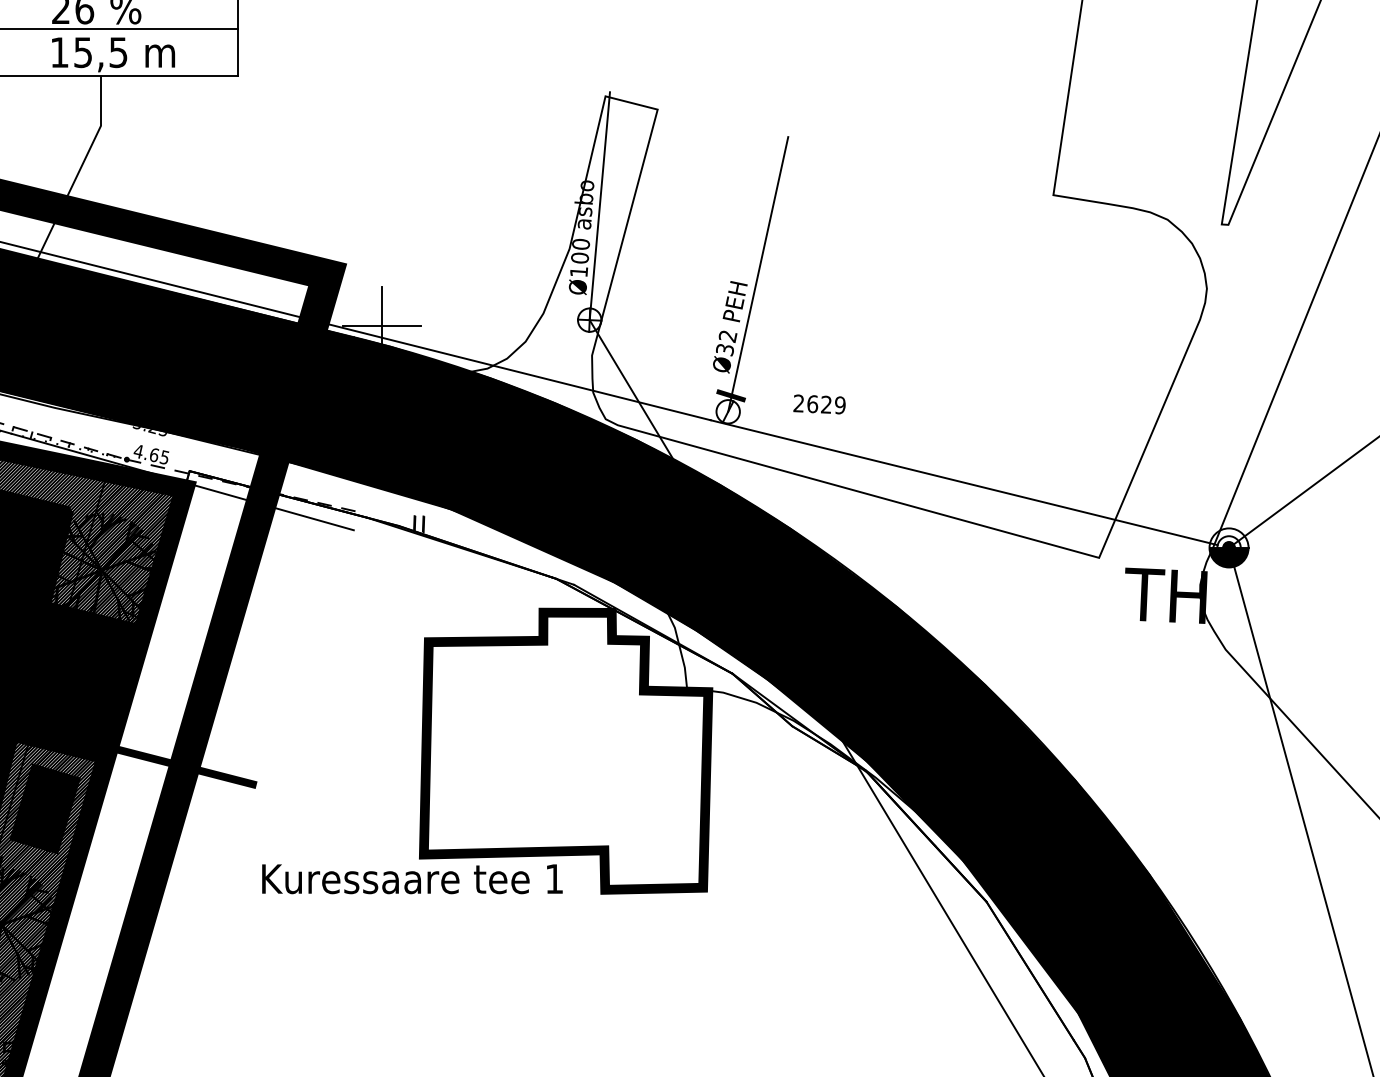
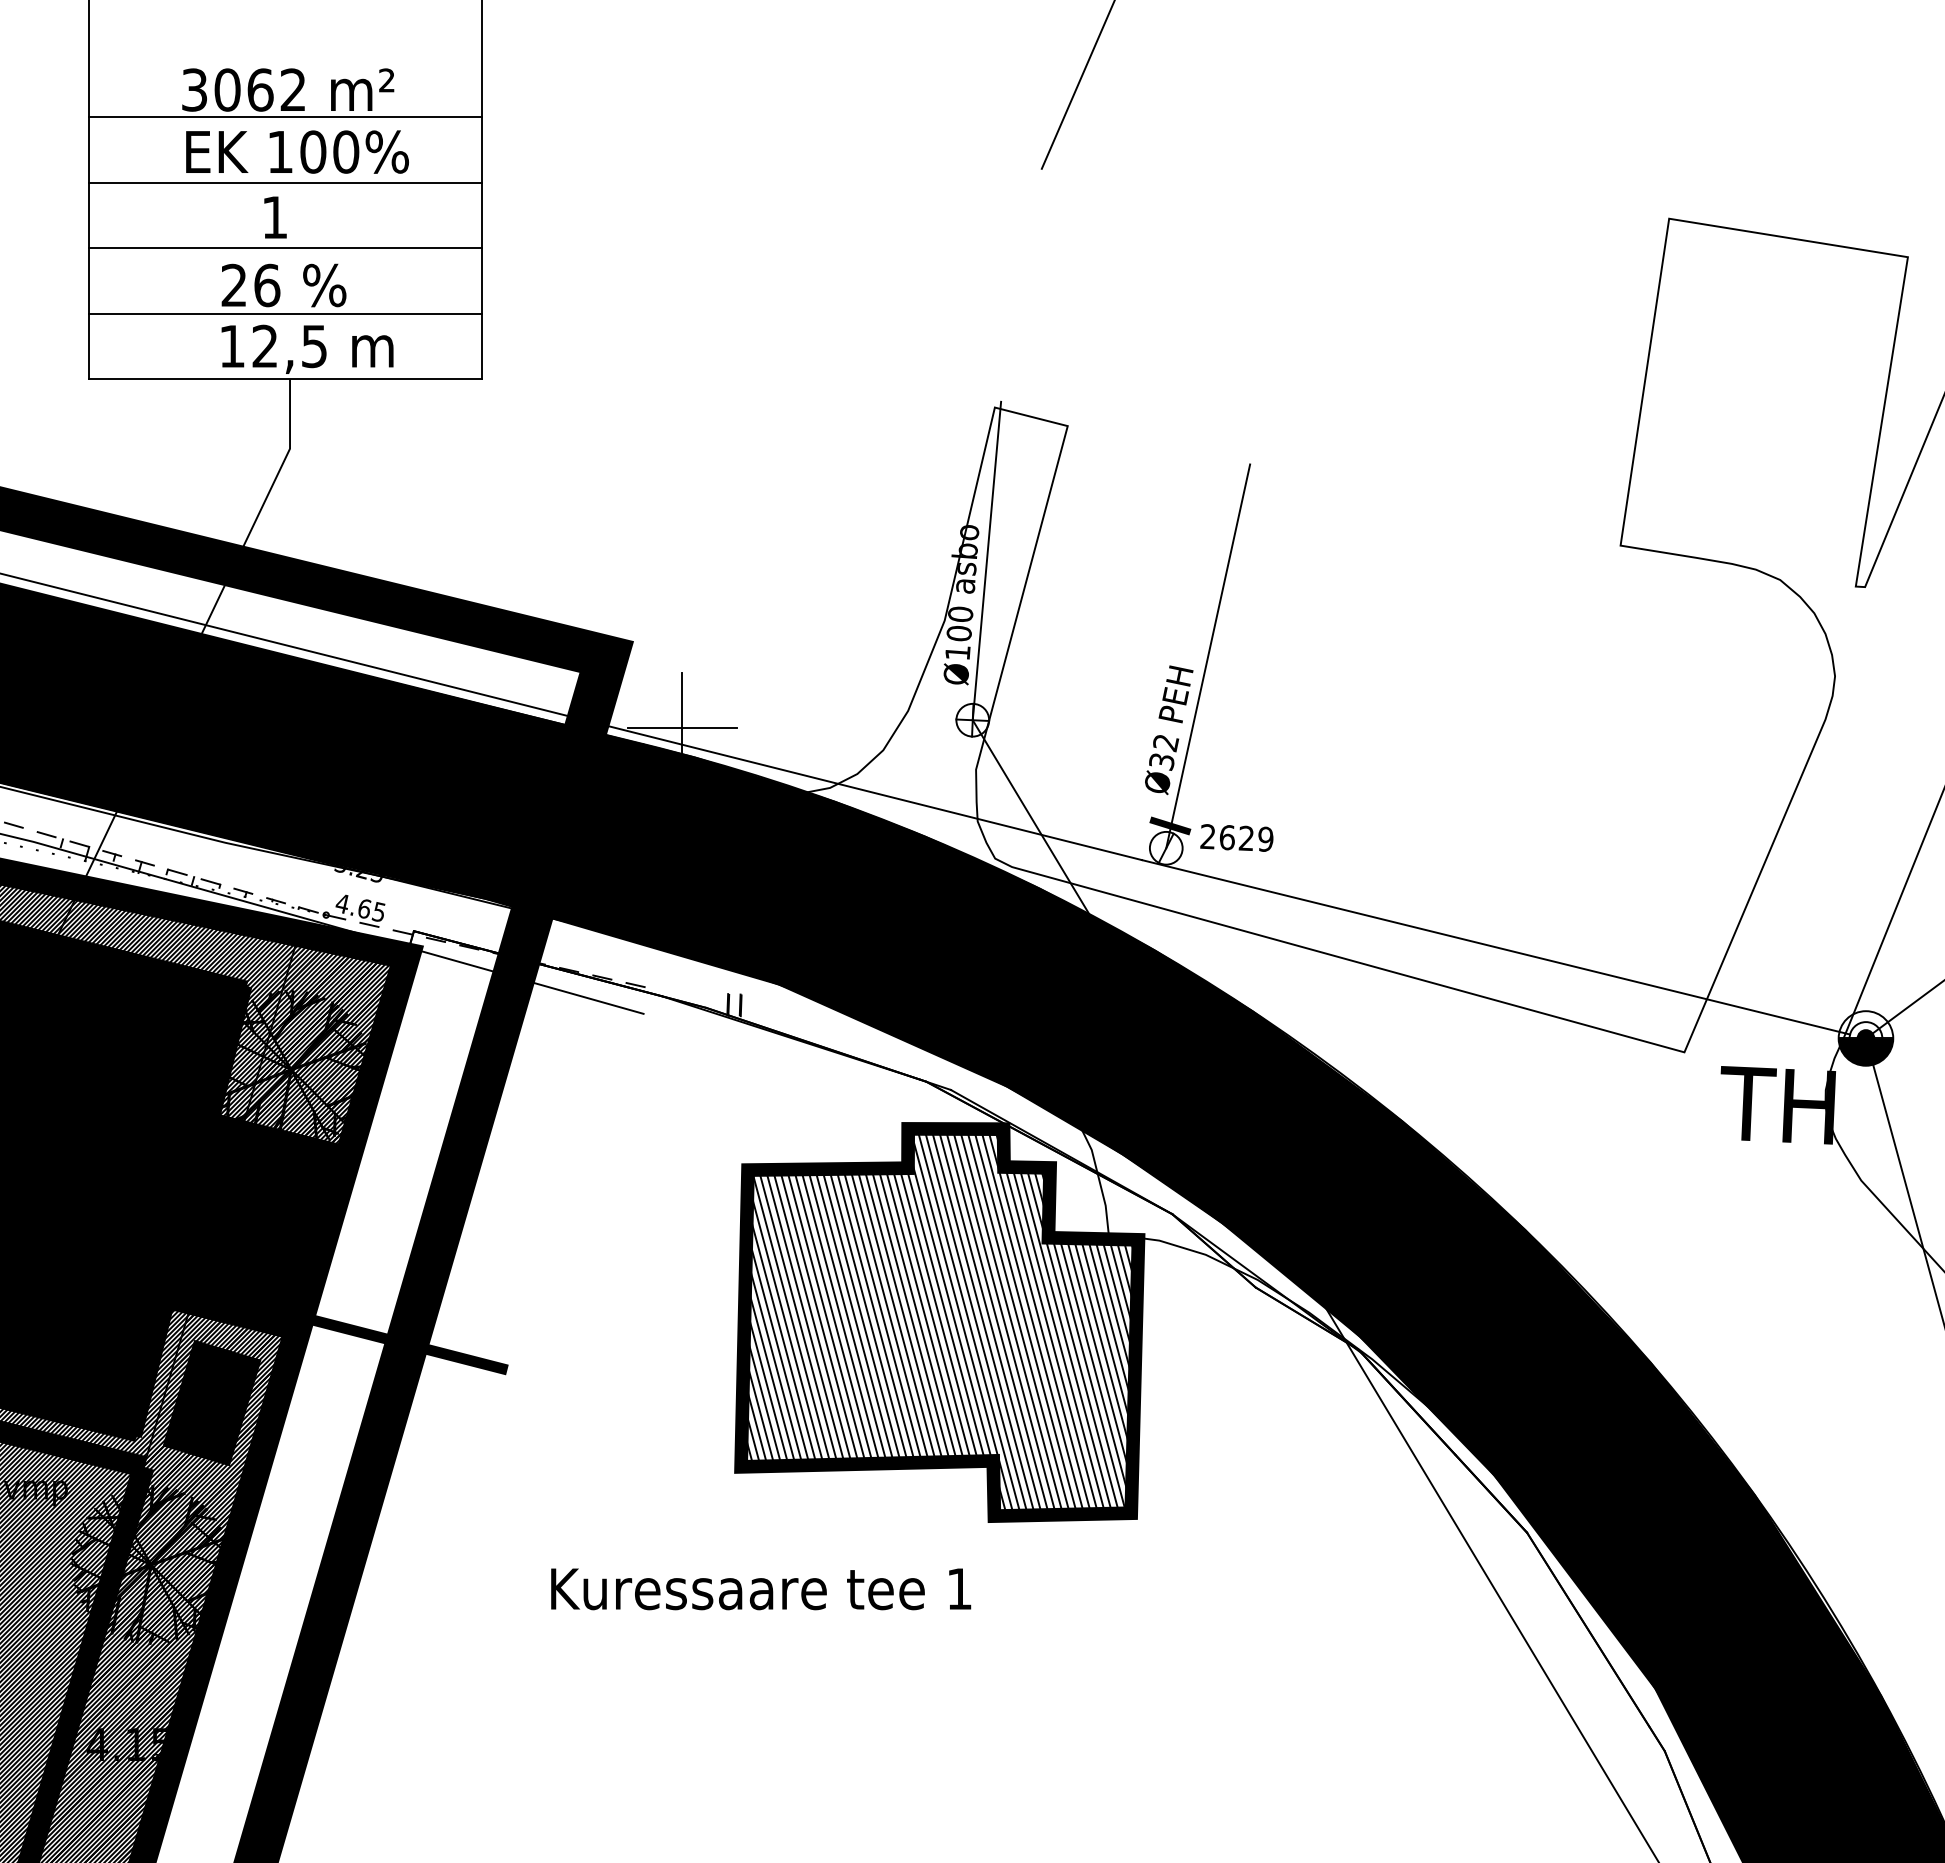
text: (82, 52) -> (264, 346), 15,5 -> 12,5
text: (819, 404) -> (1236, 837), moved
hatch: (565, 750) -> (939, 1321), added
text: (412, 879) -> (761, 1589), moved

